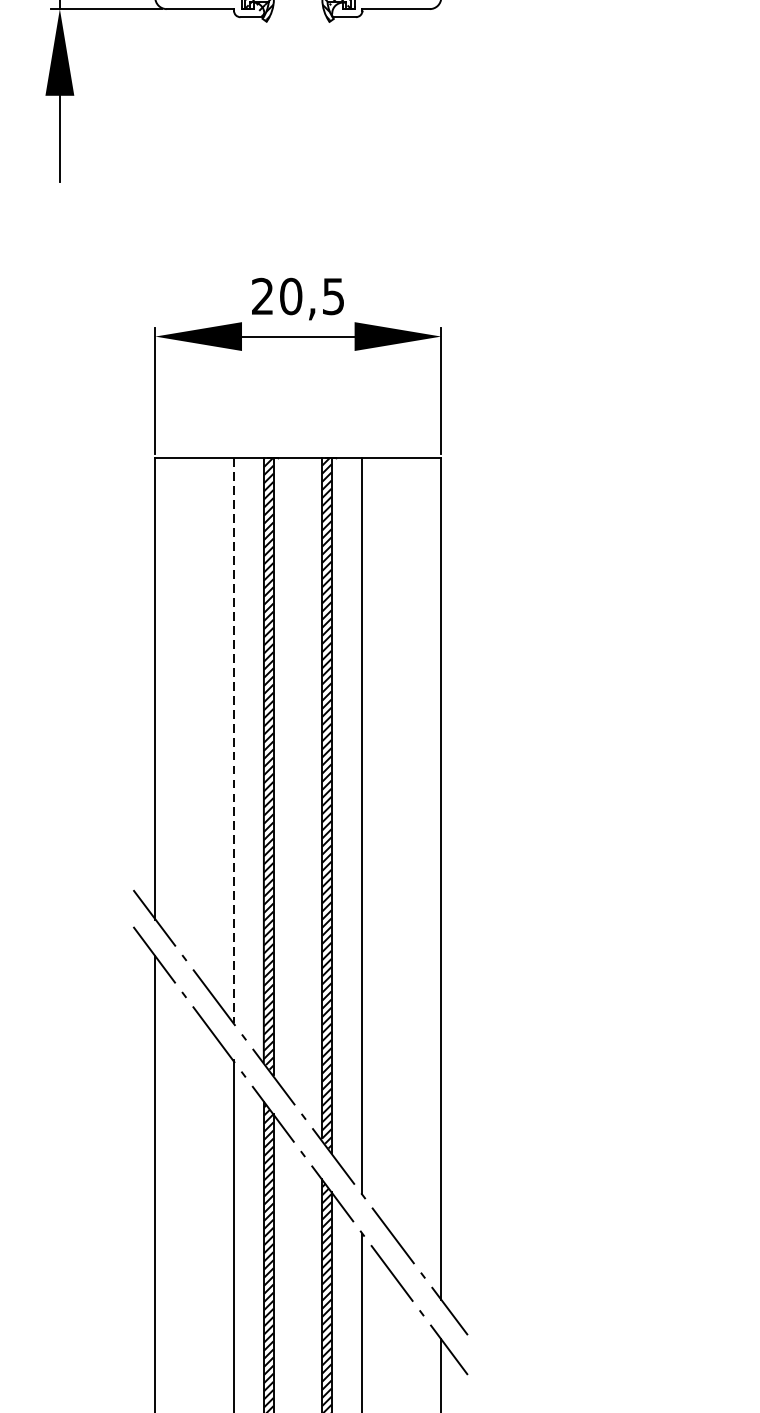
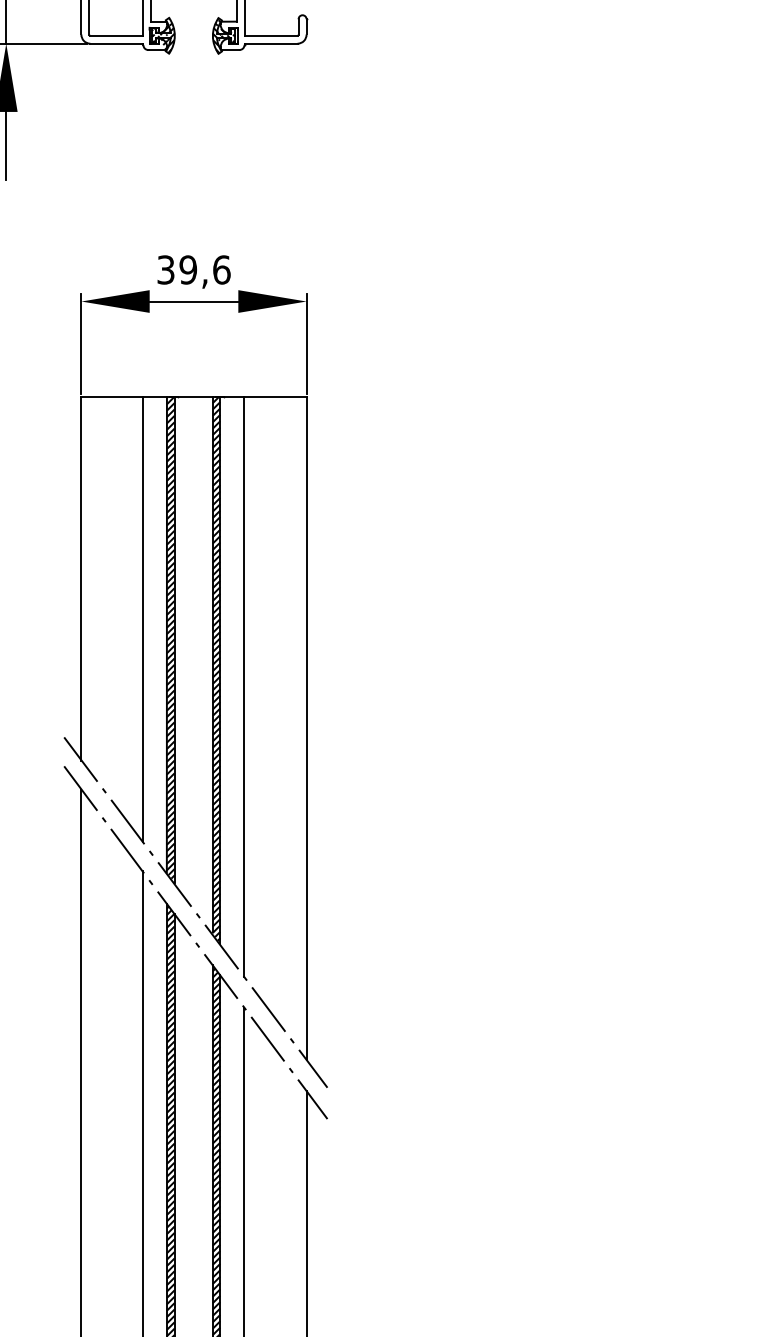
text: (297, 295) -> (193, 269), 20,5 -> 39,6
line: (234, 741) -> (143, 620), dashed -> solid

